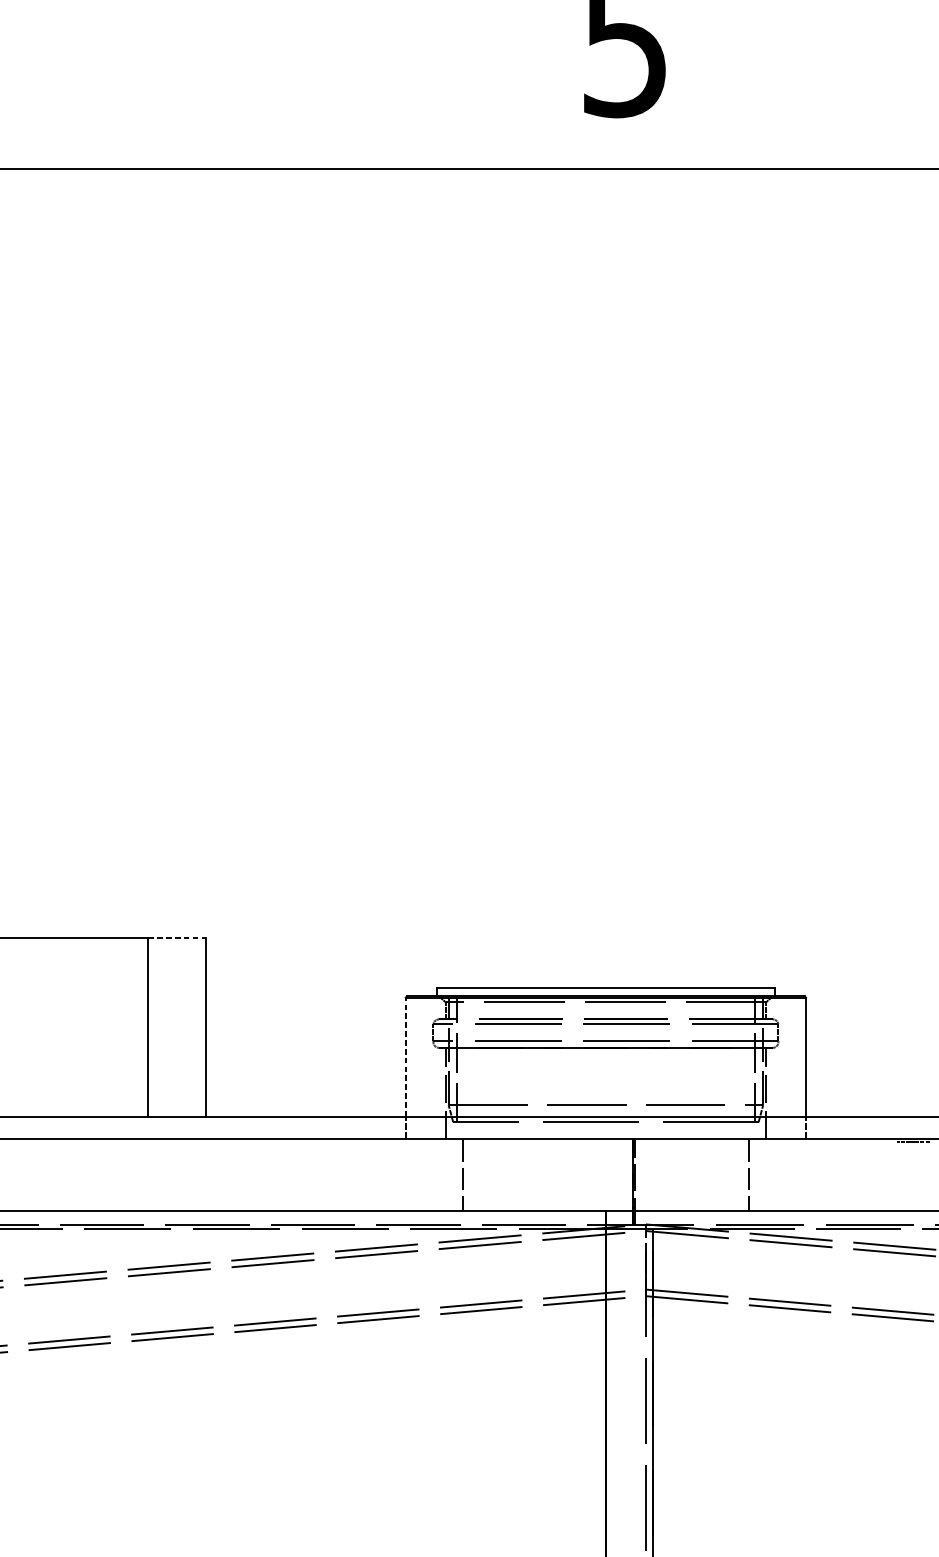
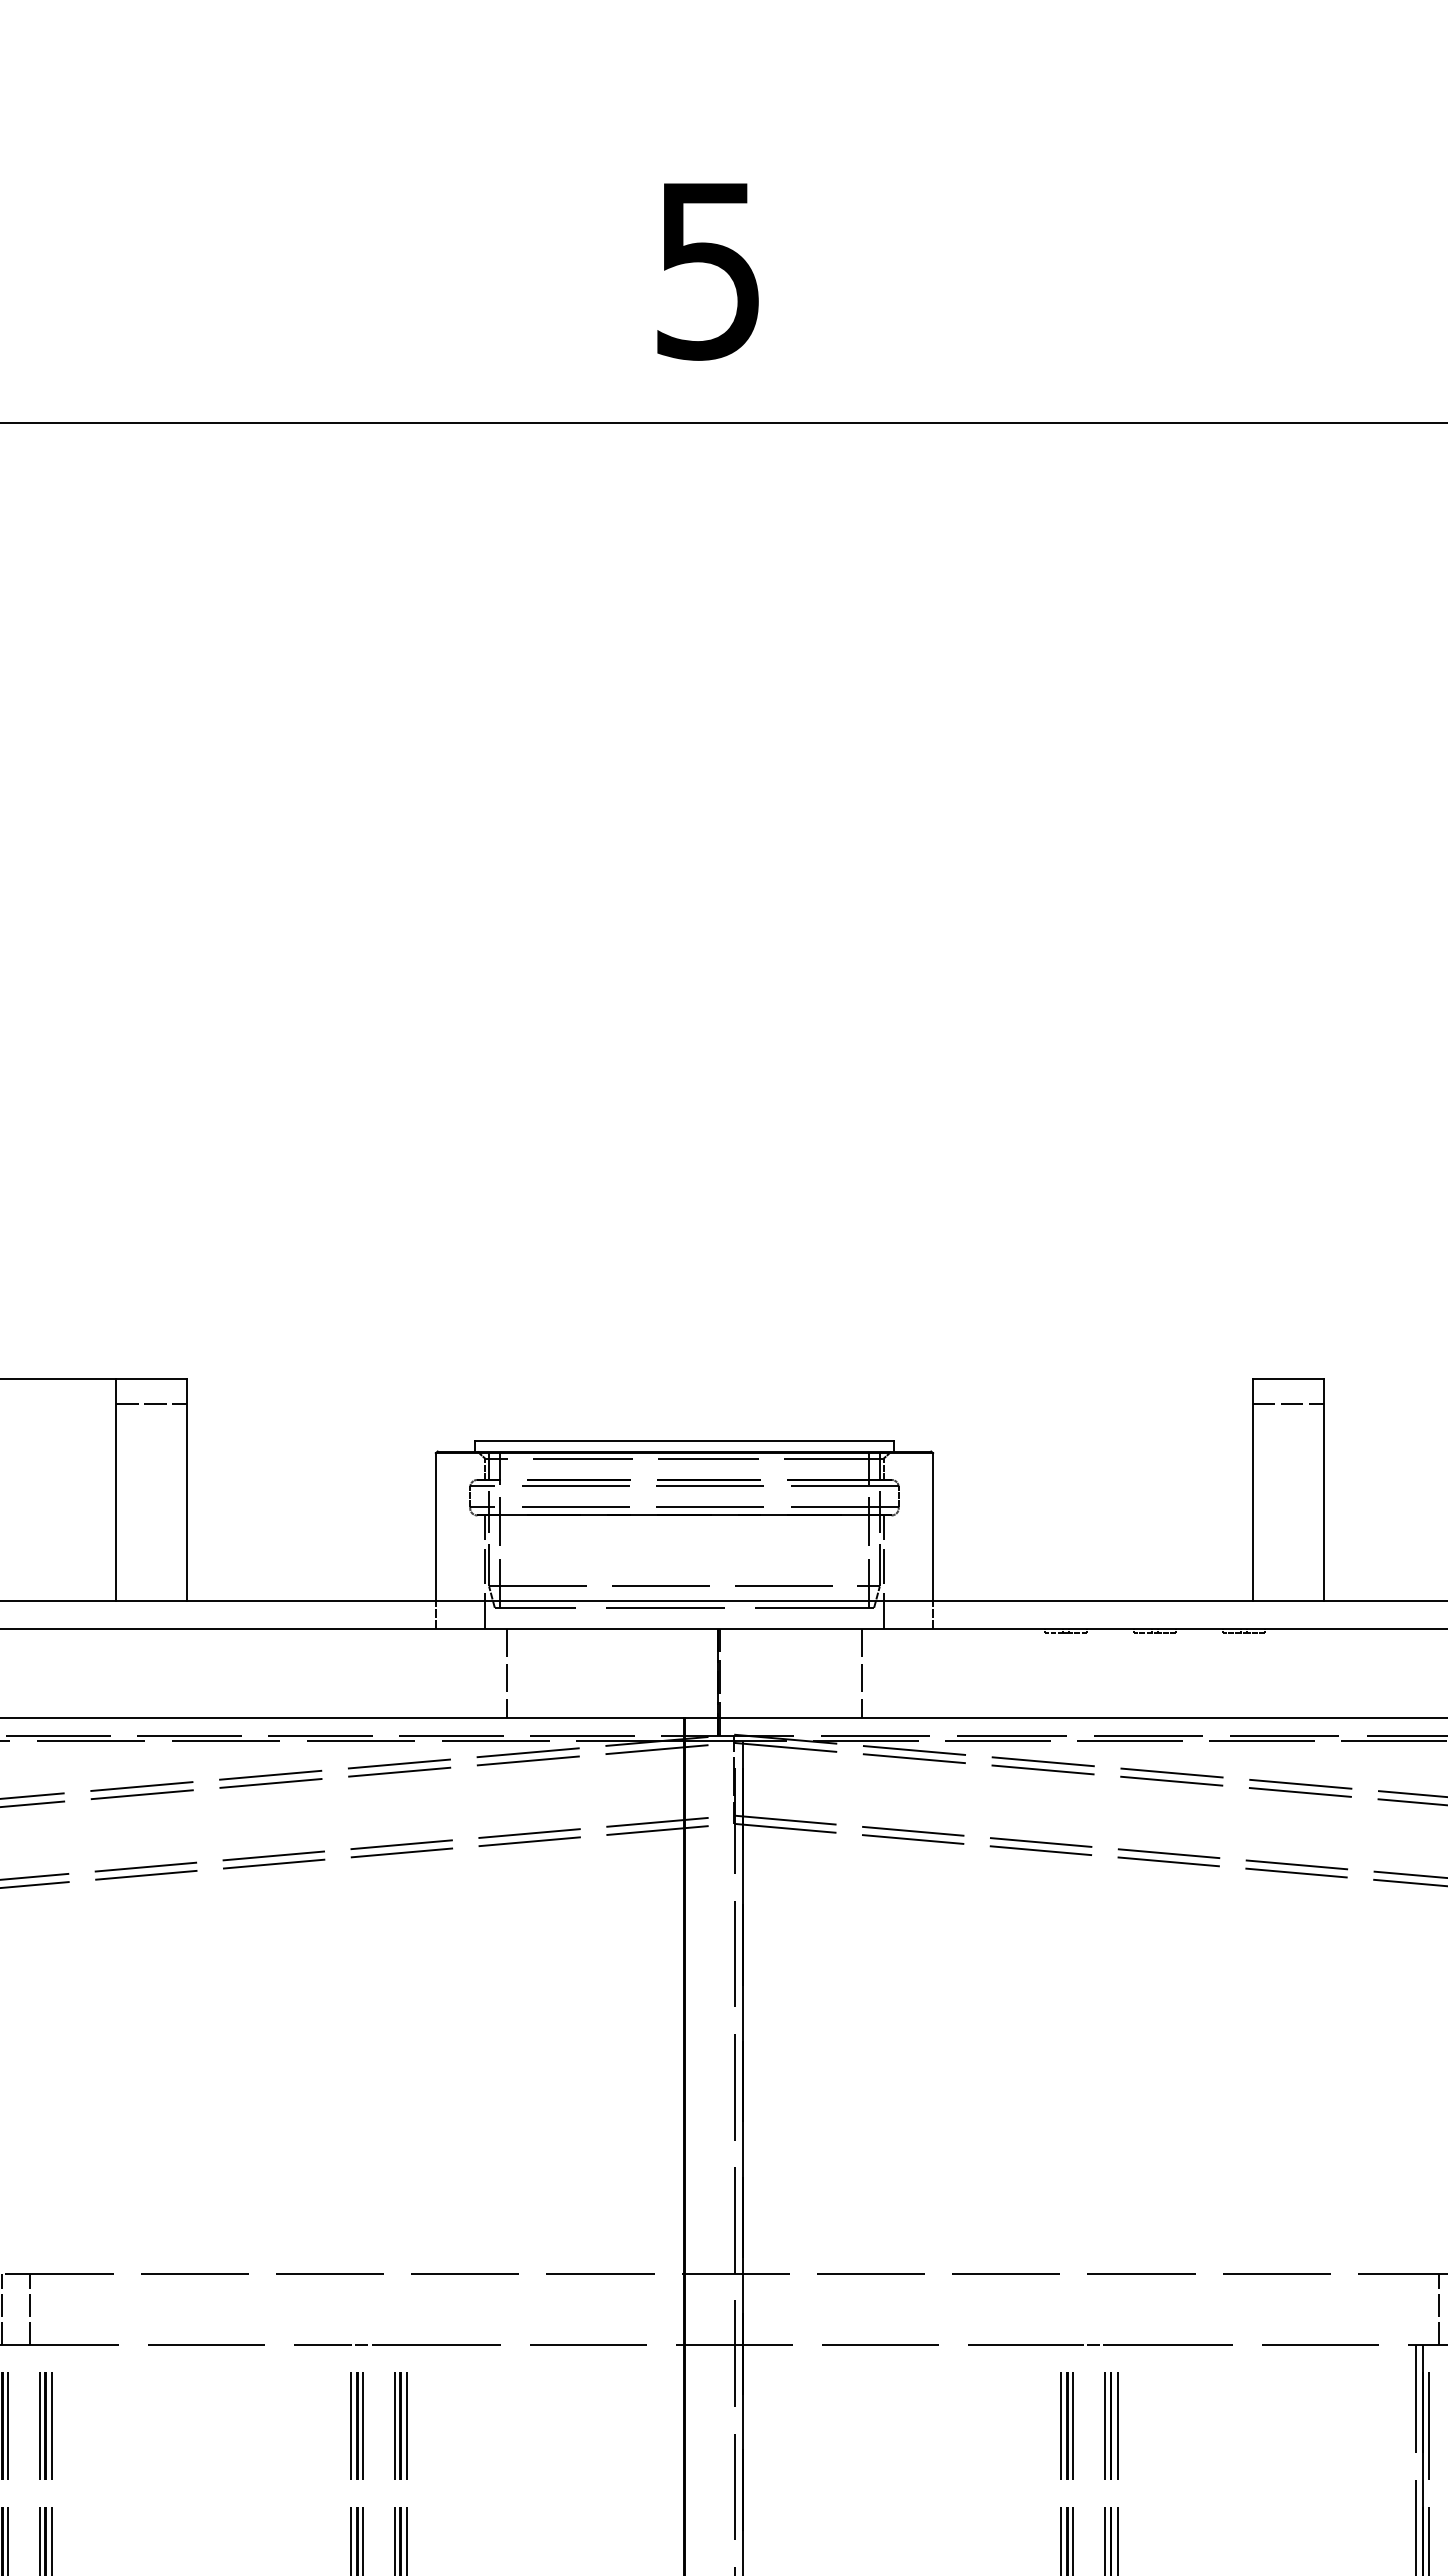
line: (176, 937) -> (151, 1378), dashed -> solid
line: (176, 957) -> (151, 1403), added
line: (405, 1056) -> (435, 1526), dashed -> solid

